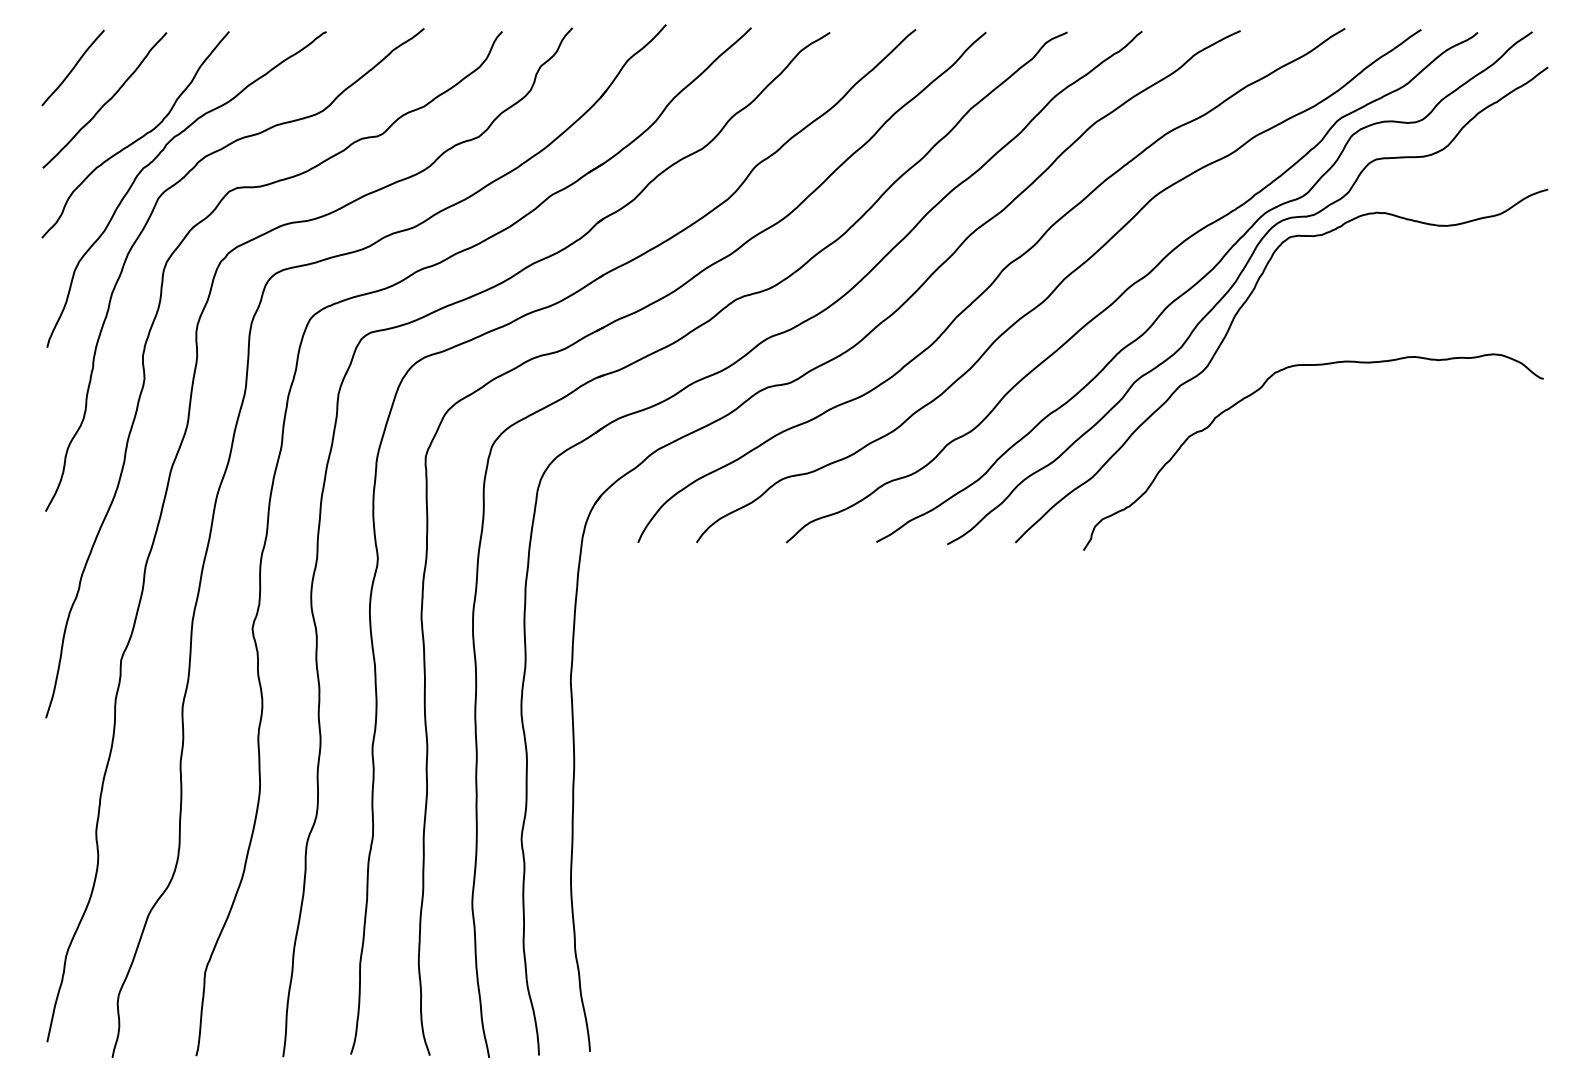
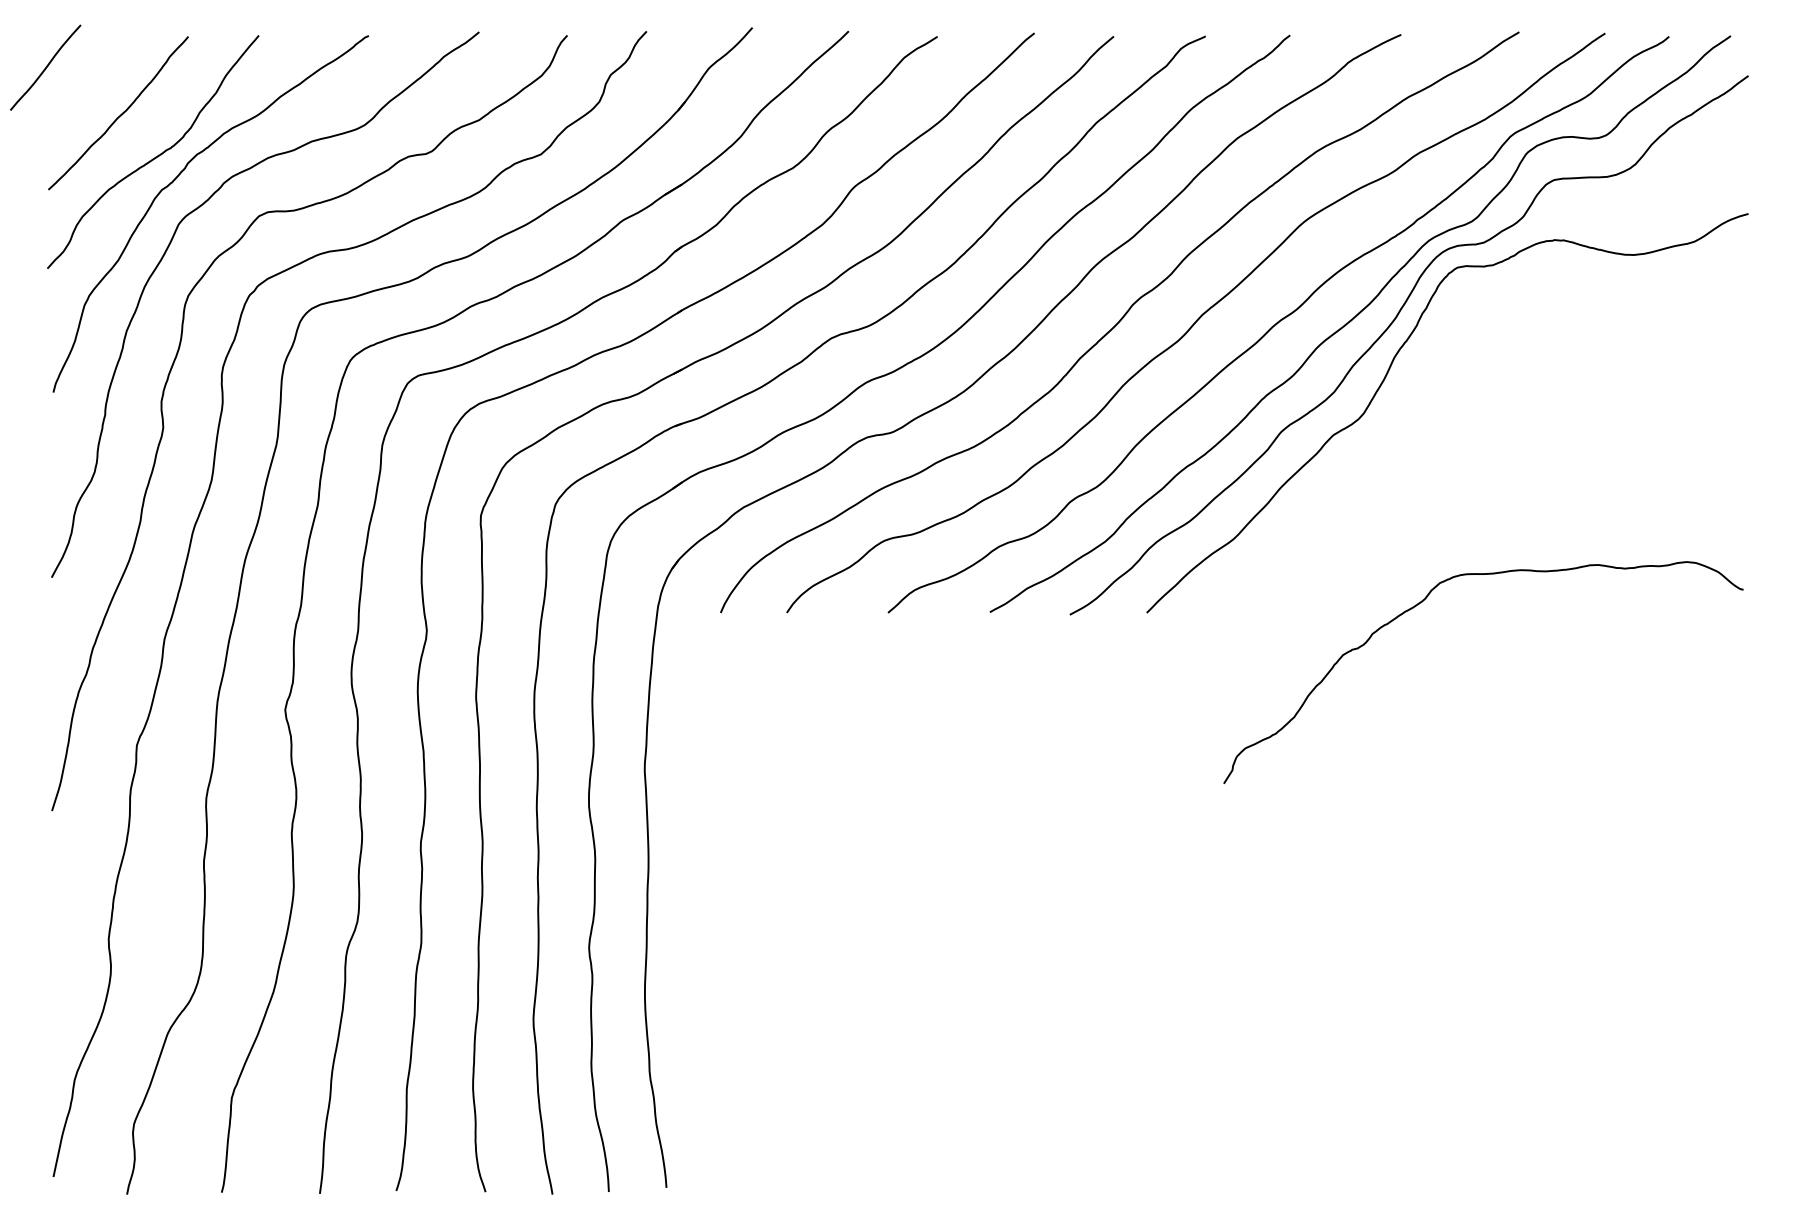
curve: (73, 67) -> (45, 67), moved
curve: (1259, 390) -> (1422, 602), moved

